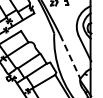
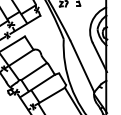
line: (70, 57) -> (82, 67), dashed -> solid

